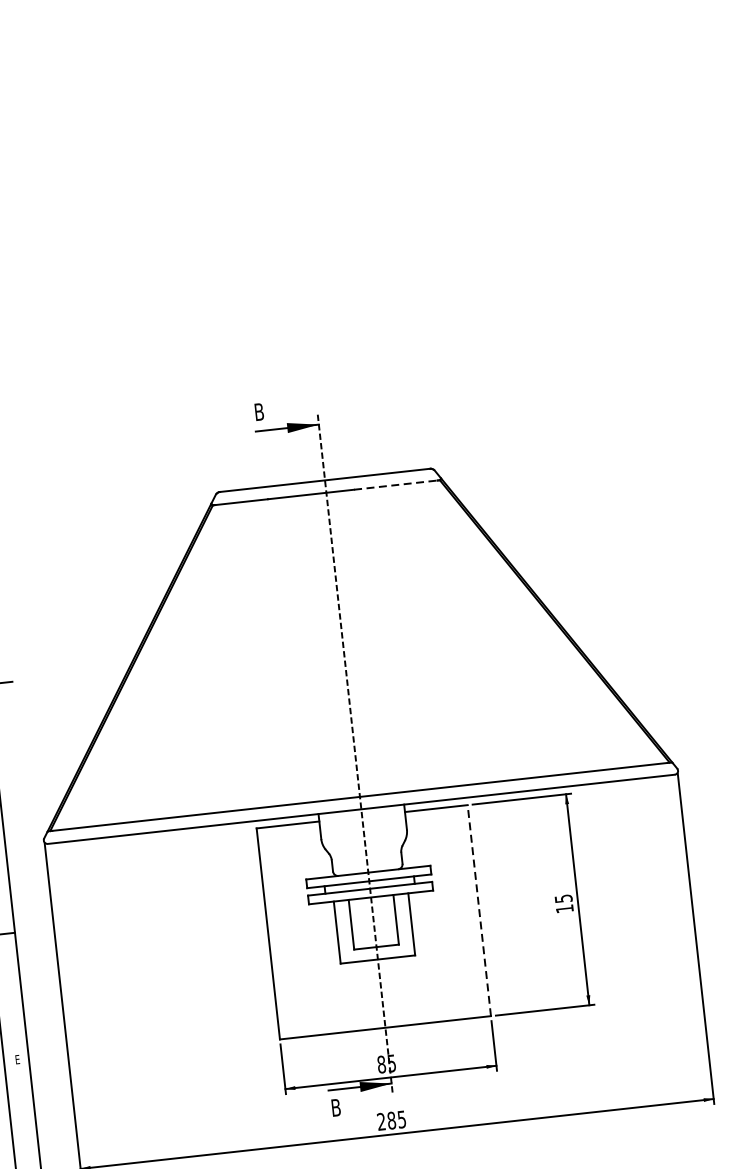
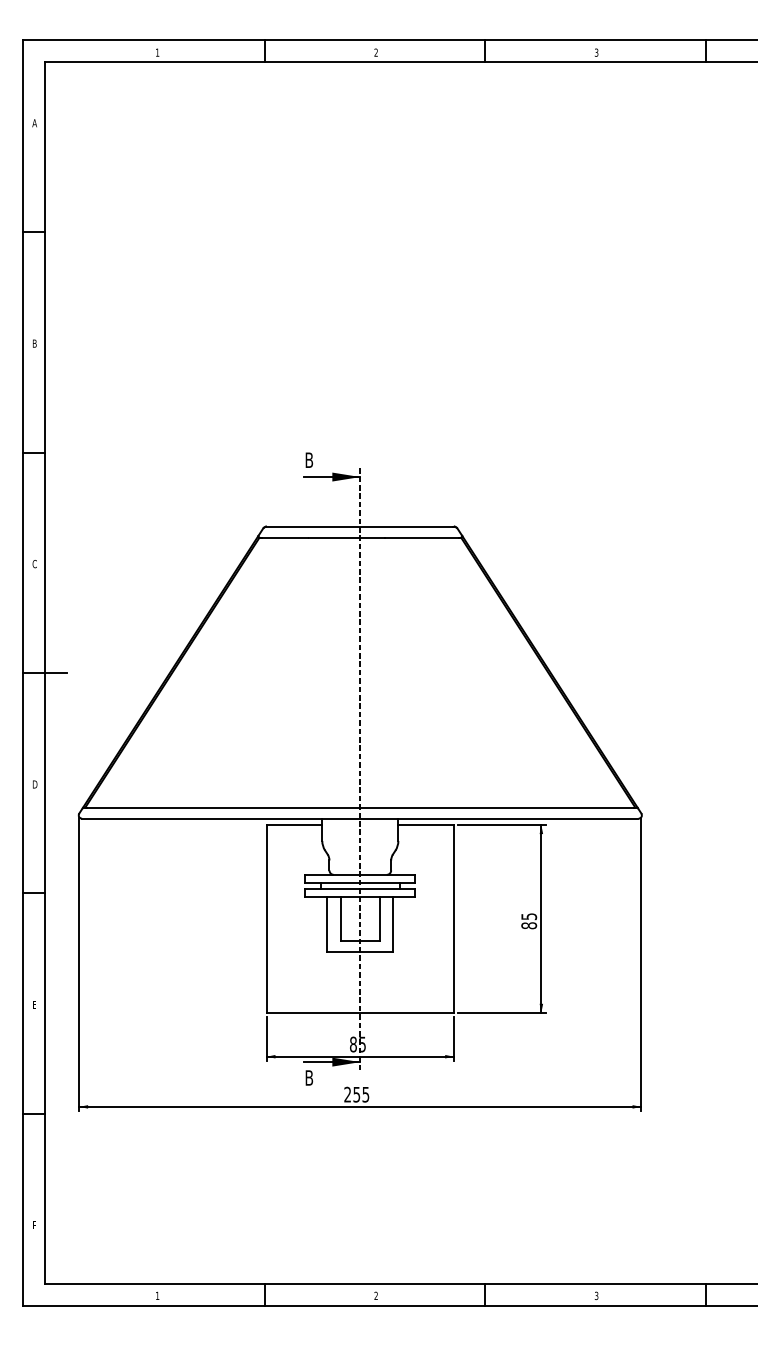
line: (396, 484) -> (422, 537), dashed -> solid
text: (565, 908) -> (529, 925), 15 -> 85
line: (479, 910) -> (454, 918), dashed -> solid
text: (391, 1120) -> (356, 1094), 285 -> 255

